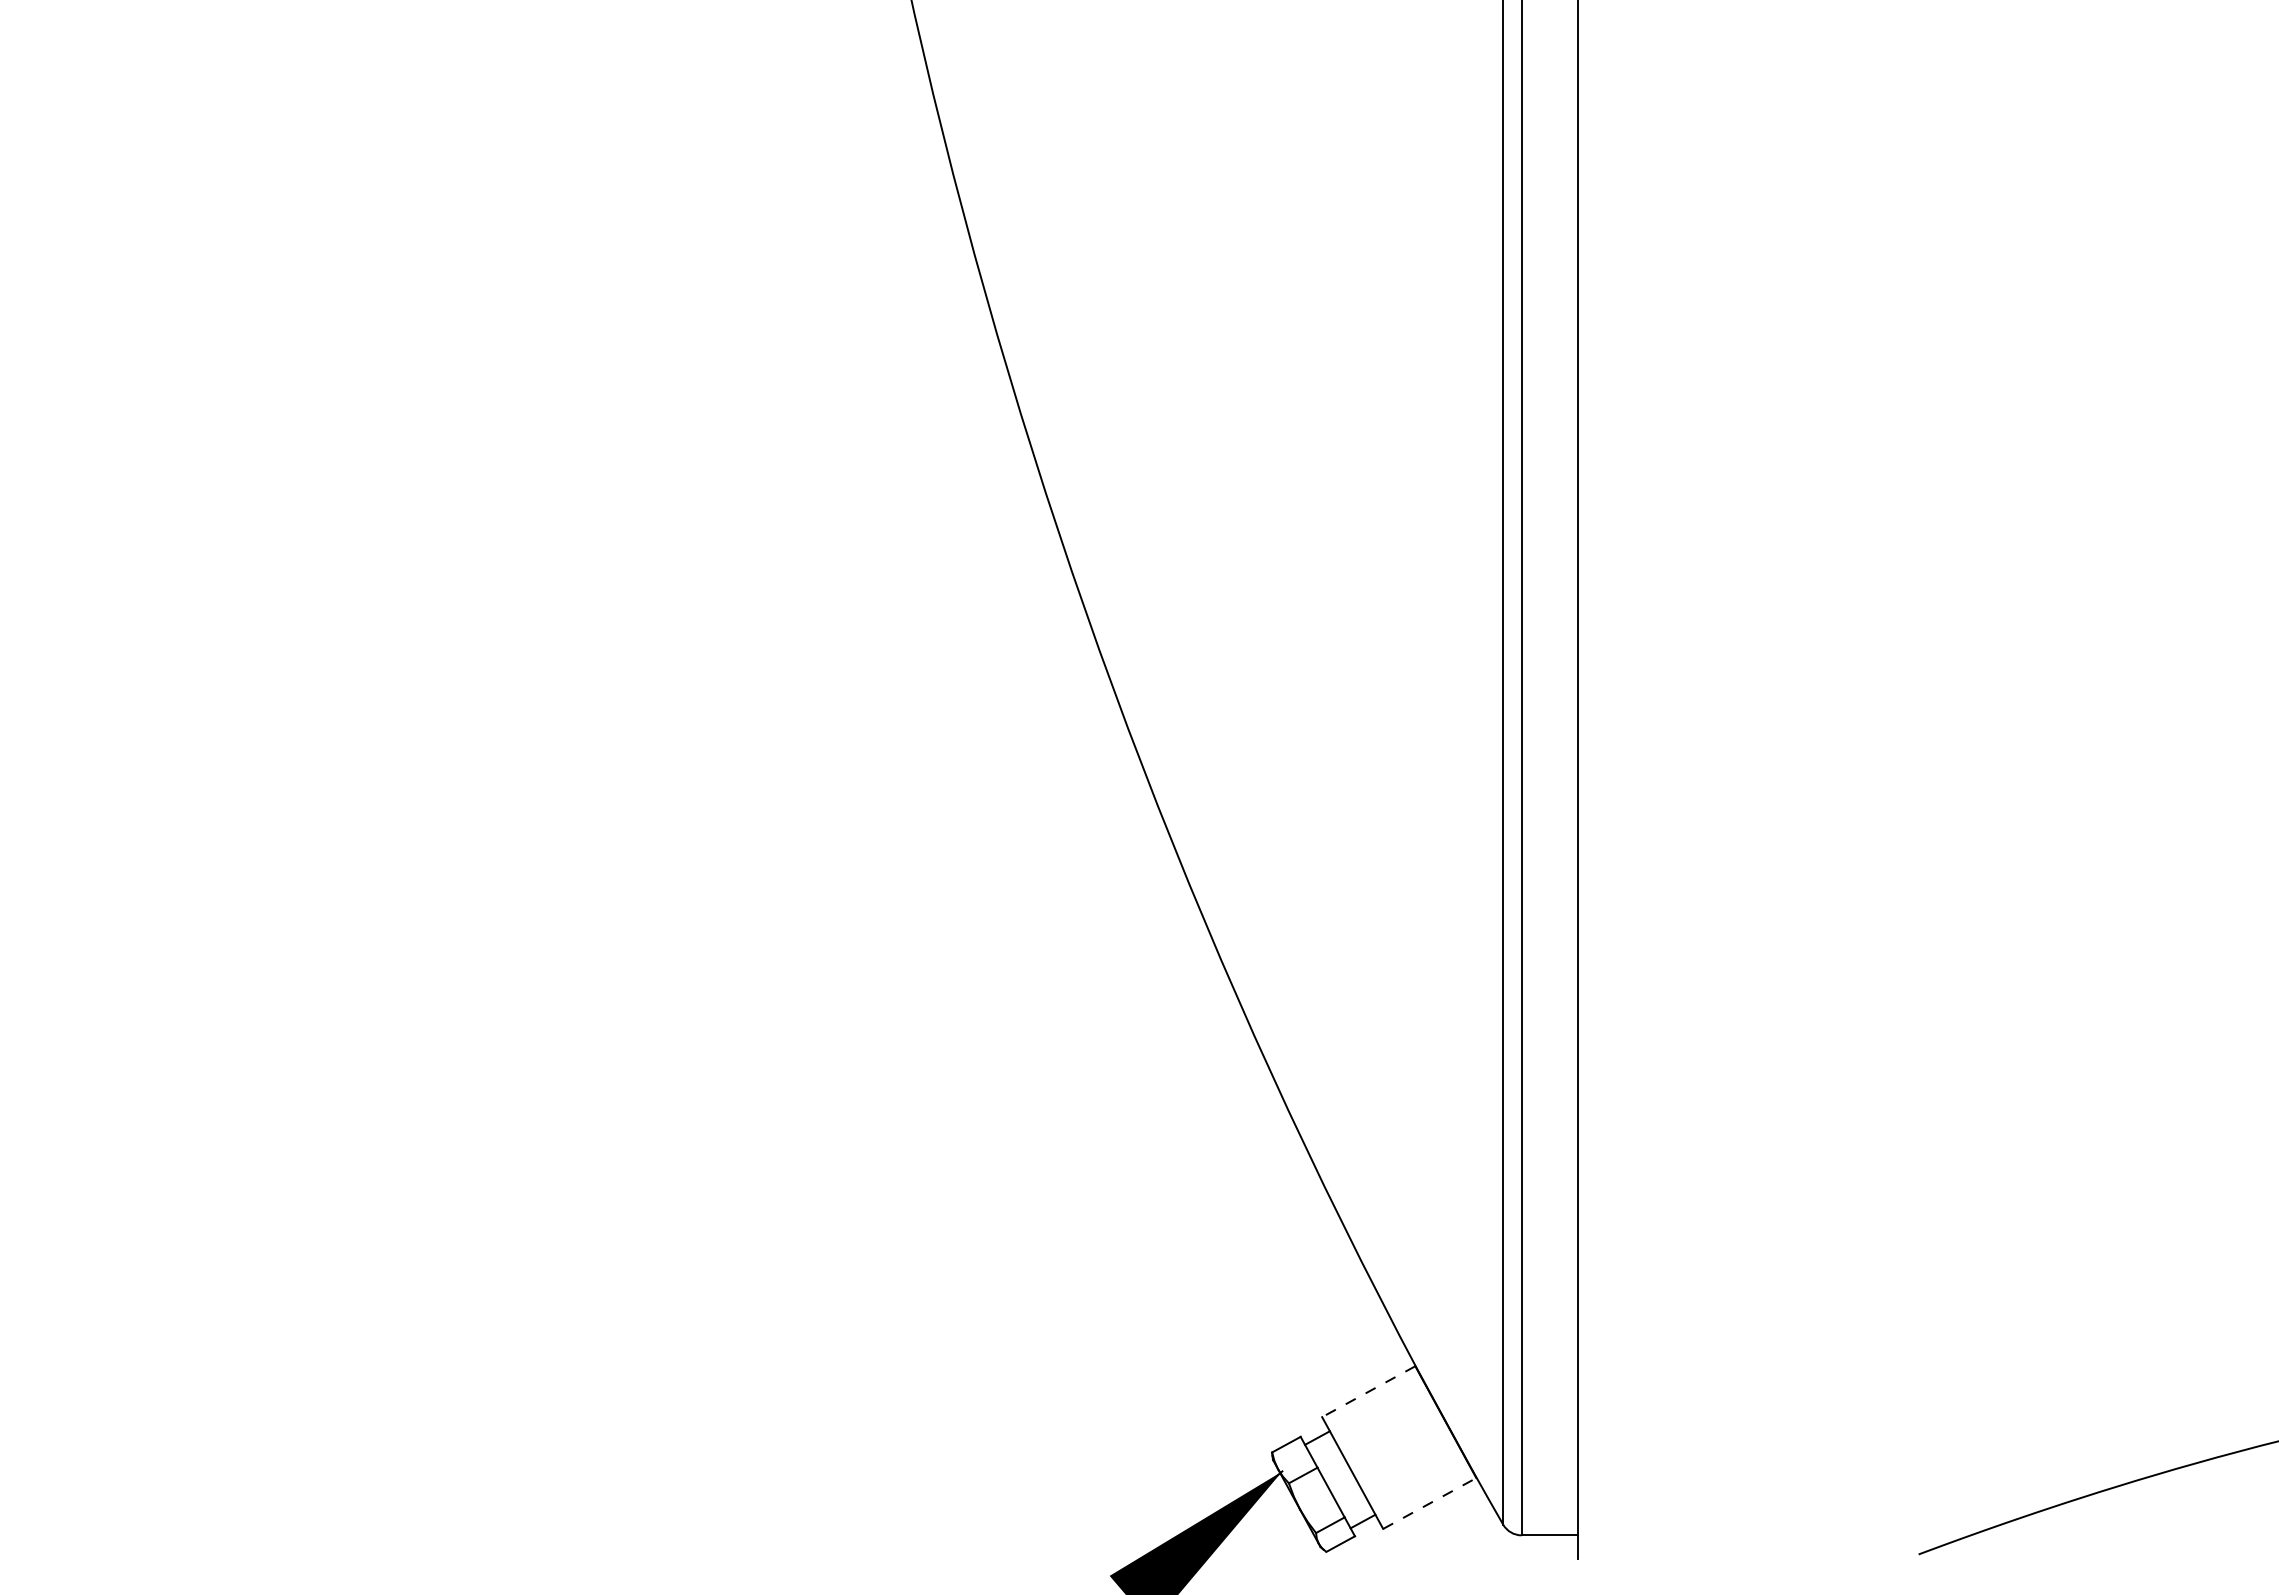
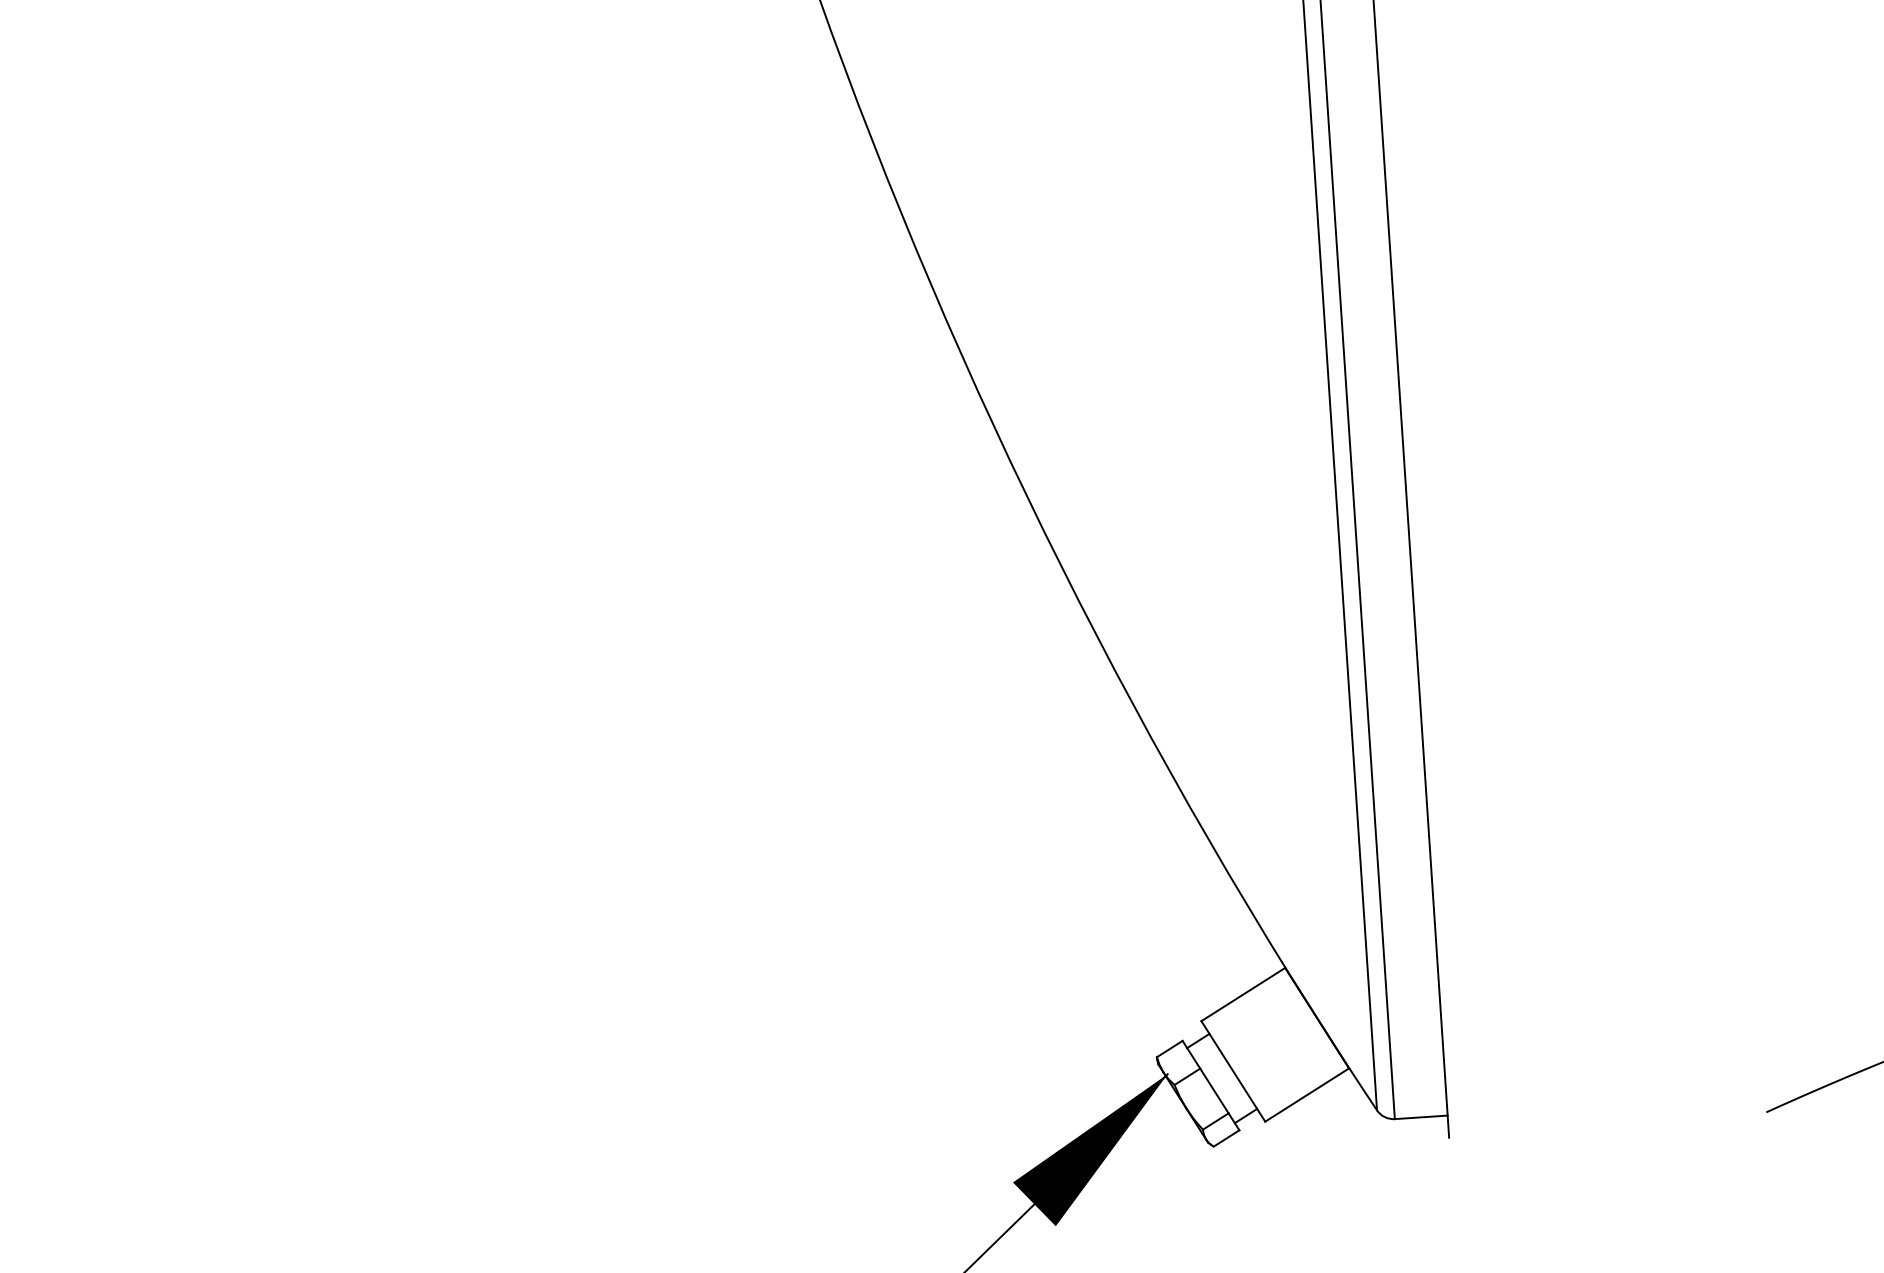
line: (1368, 1391) -> (1243, 994), dashed -> solid
line: (1430, 1503) -> (1307, 1095), dashed -> solid

